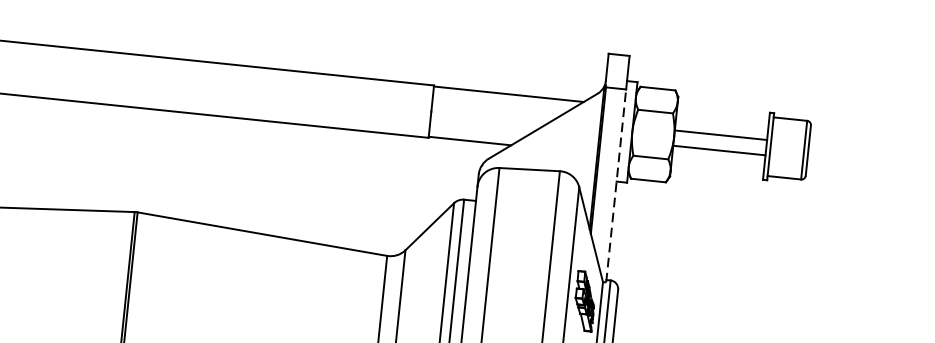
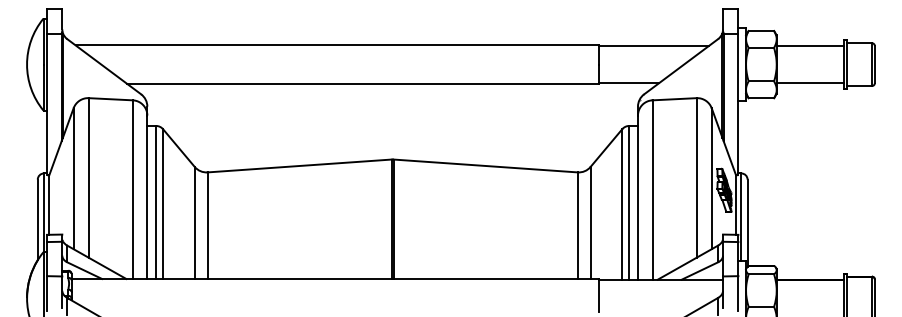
line: (720, 135) -> (810, 83), moved
line: (719, 150) -> (810, 46), moved
line: (616, 185) -> (738, 104), dashed -> solid

